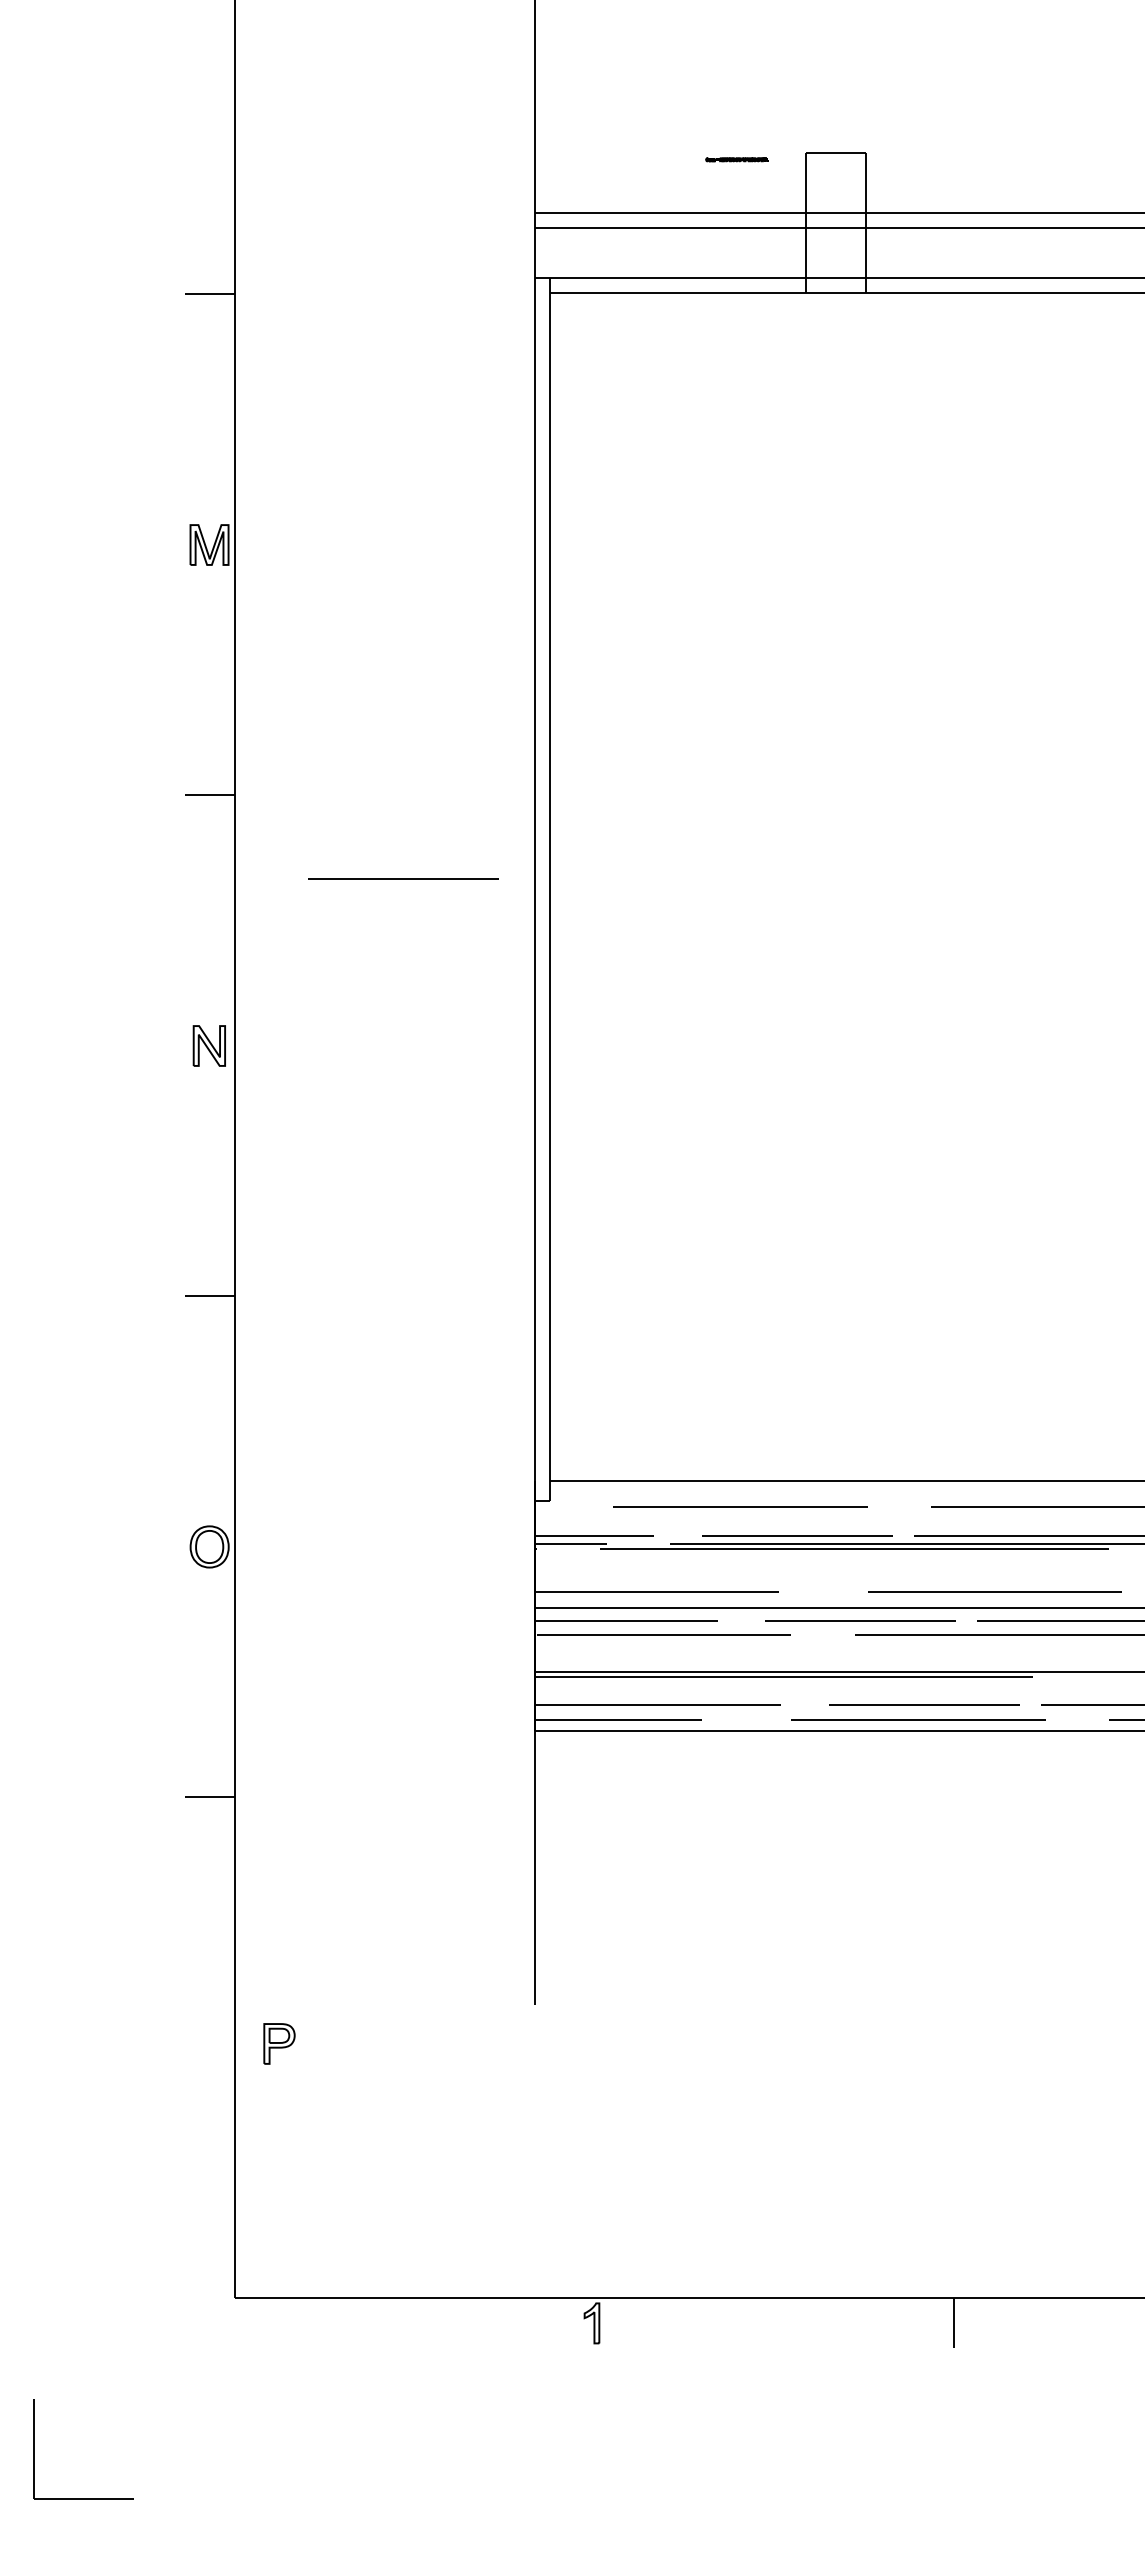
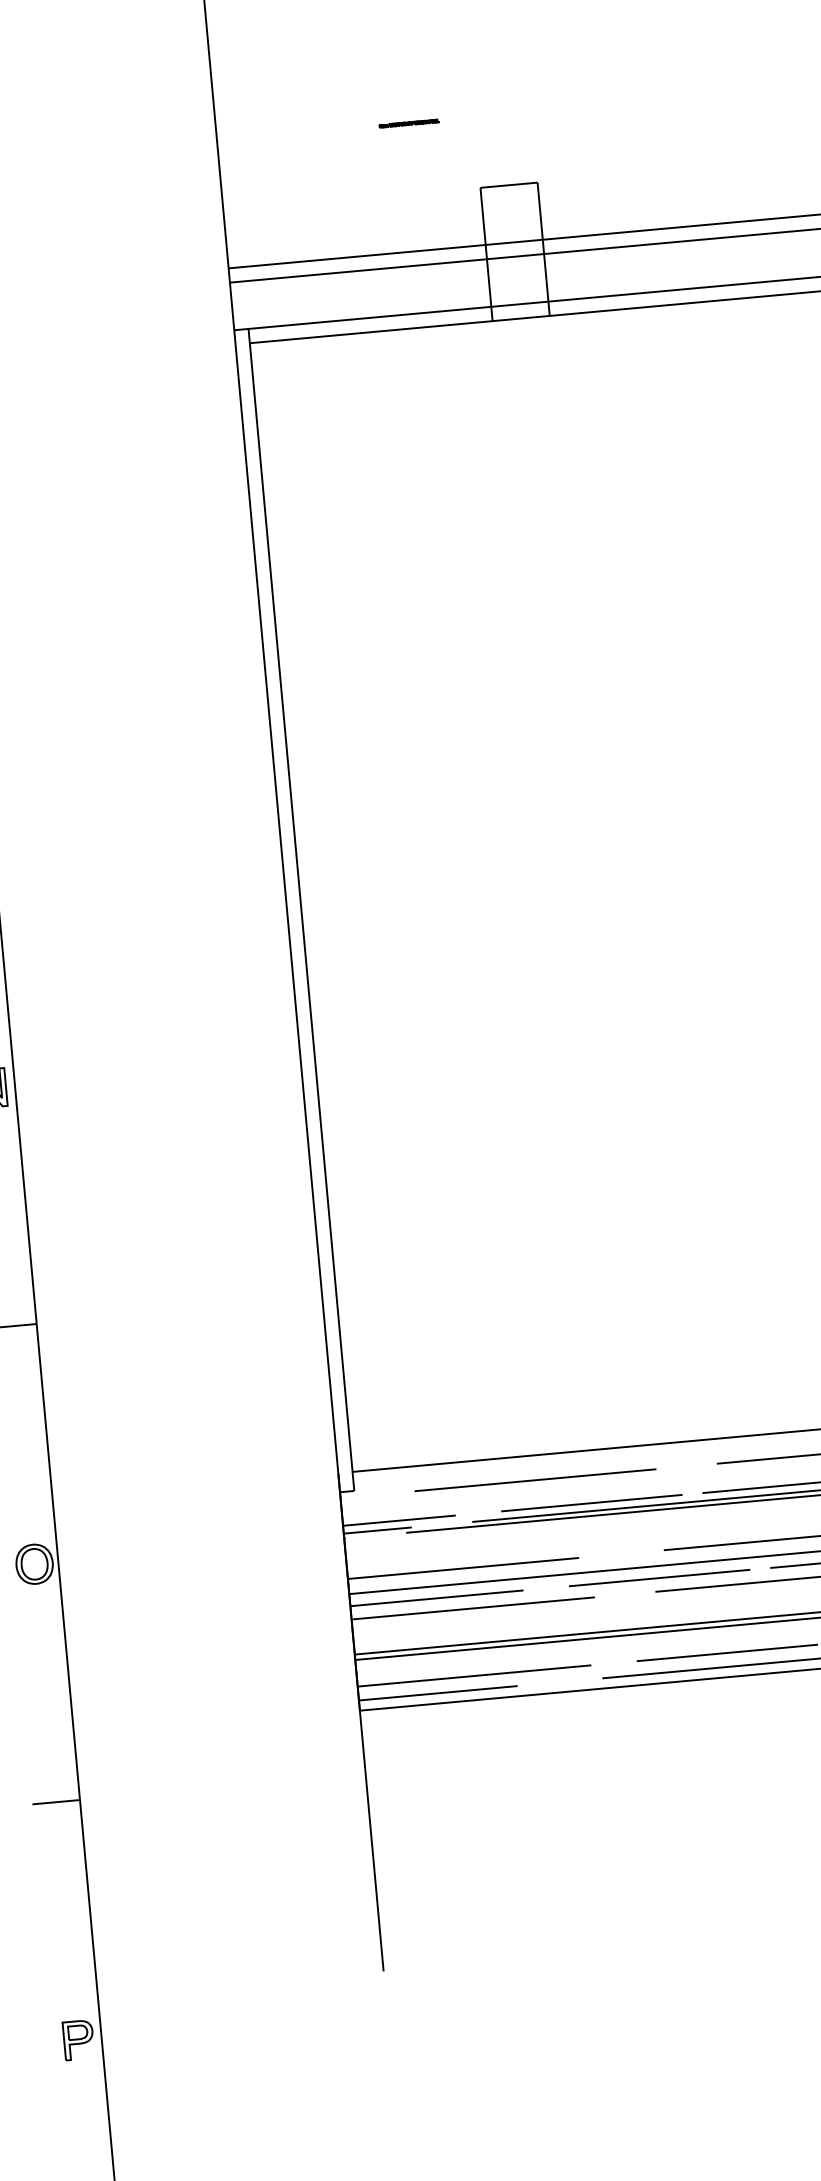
part: (736, 159) -> (408, 123), moved
line: (403, 878) -> (160, 912), removed
part: (279, 2043) -> (78, 2039), moved

